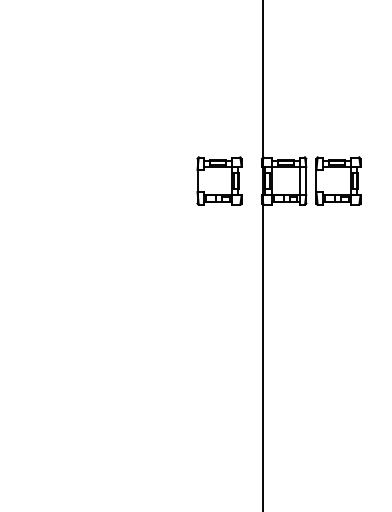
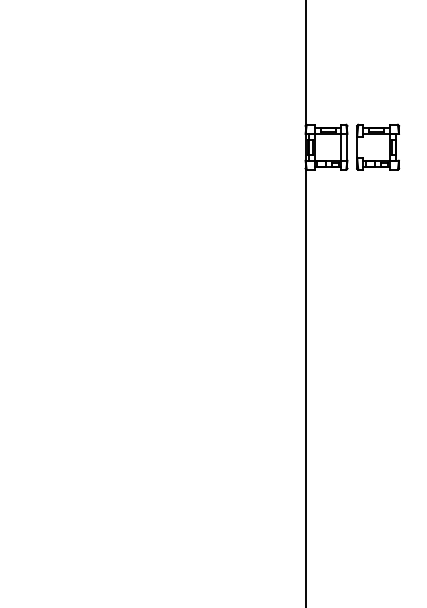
part: (219, 180) -> (265, 146), removed

